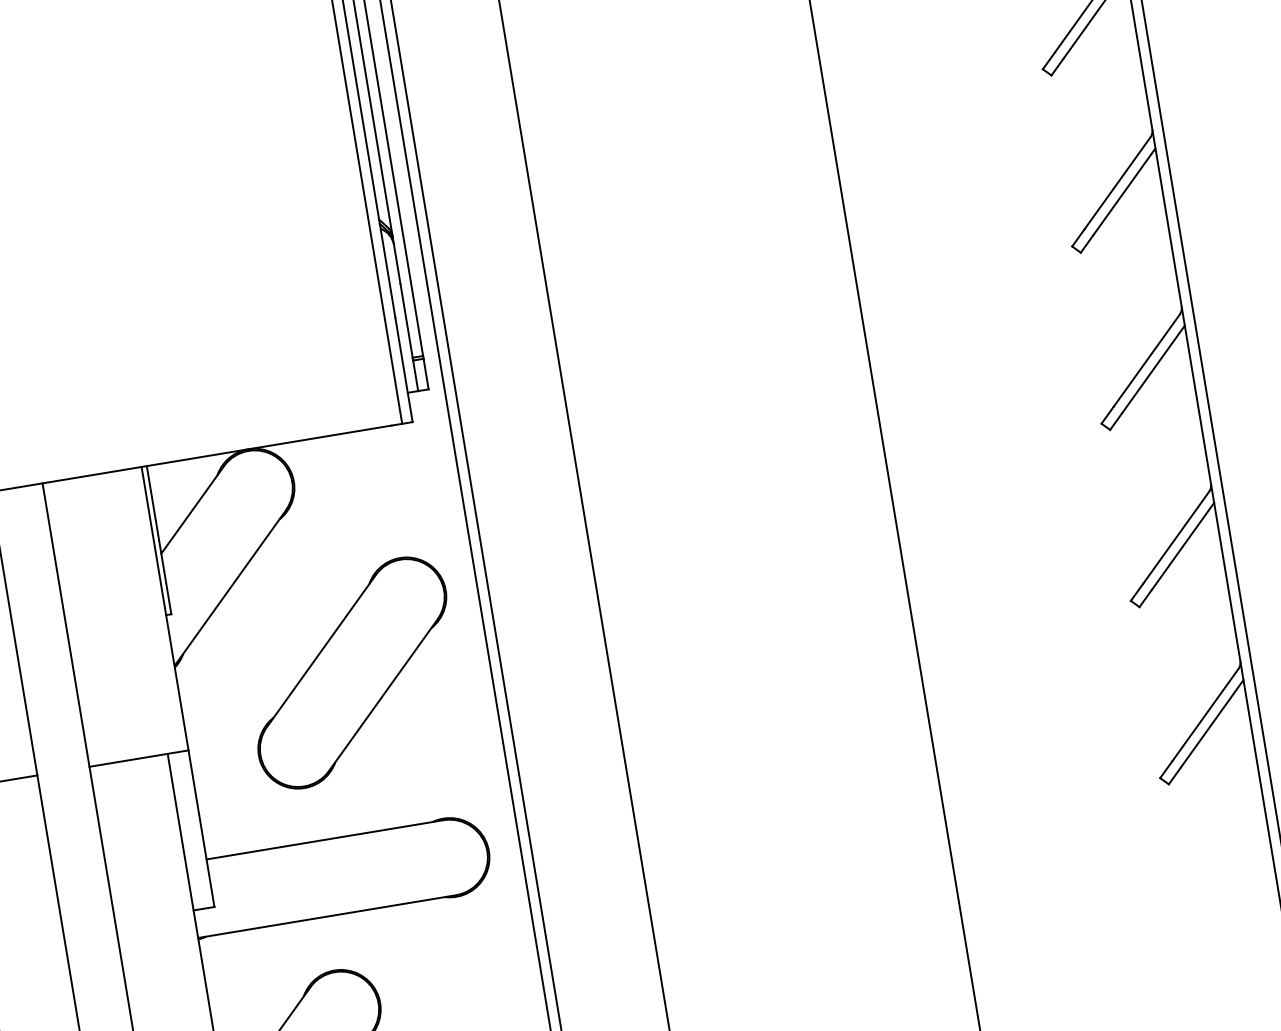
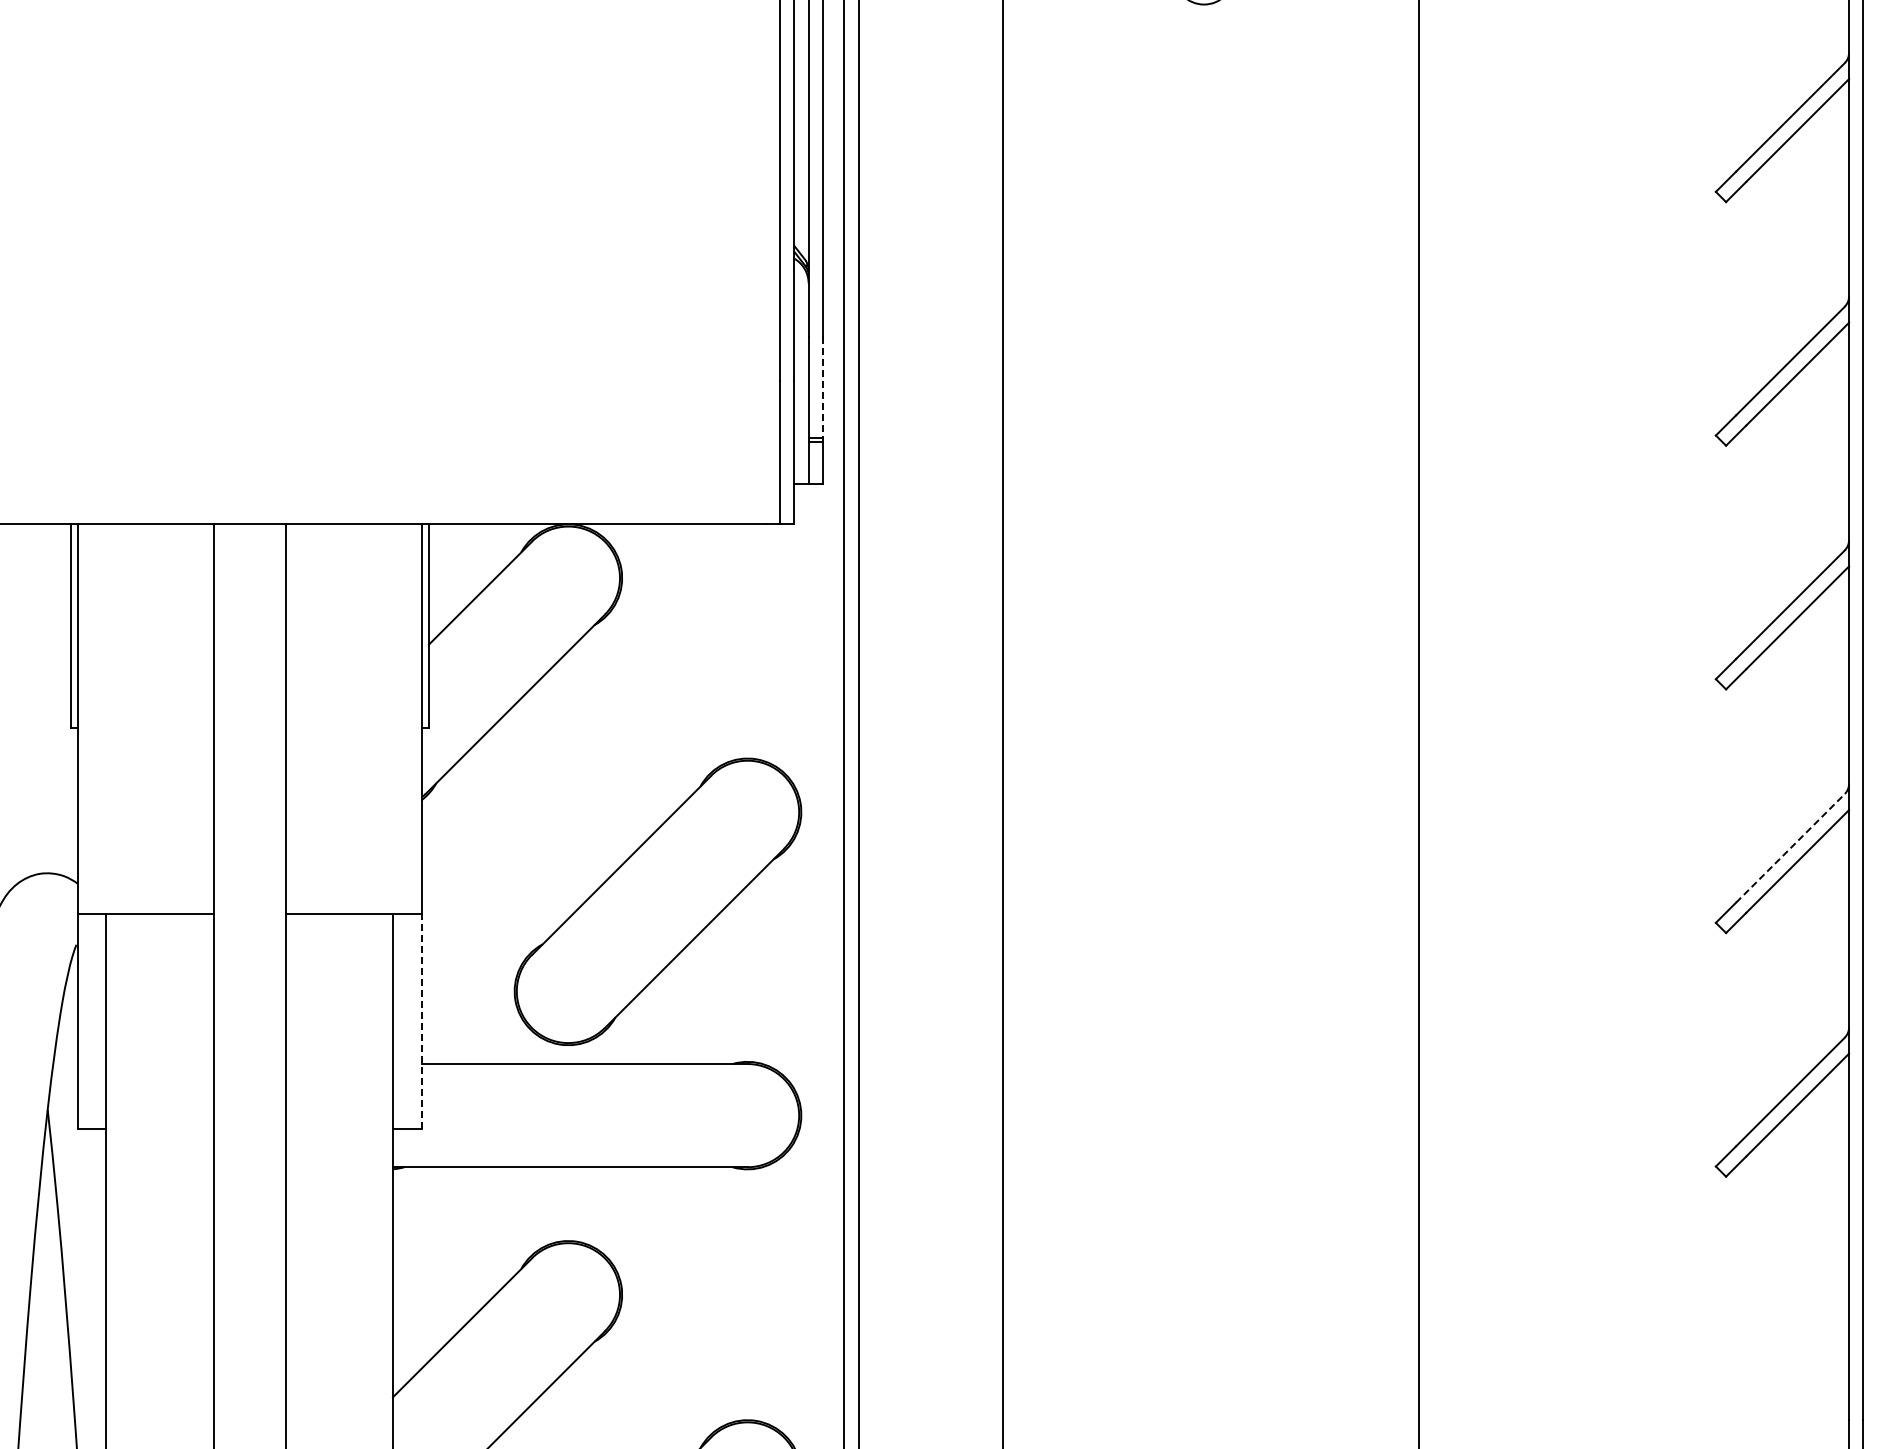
line: (416, 319) -> (822, 387), solid -> dashed
line: (1176, 537) -> (1790, 848), solid -> dashed
part: (351, 672) -> (657, 901), moved
line: (201, 828) -> (421, 1021), solid -> dashed

